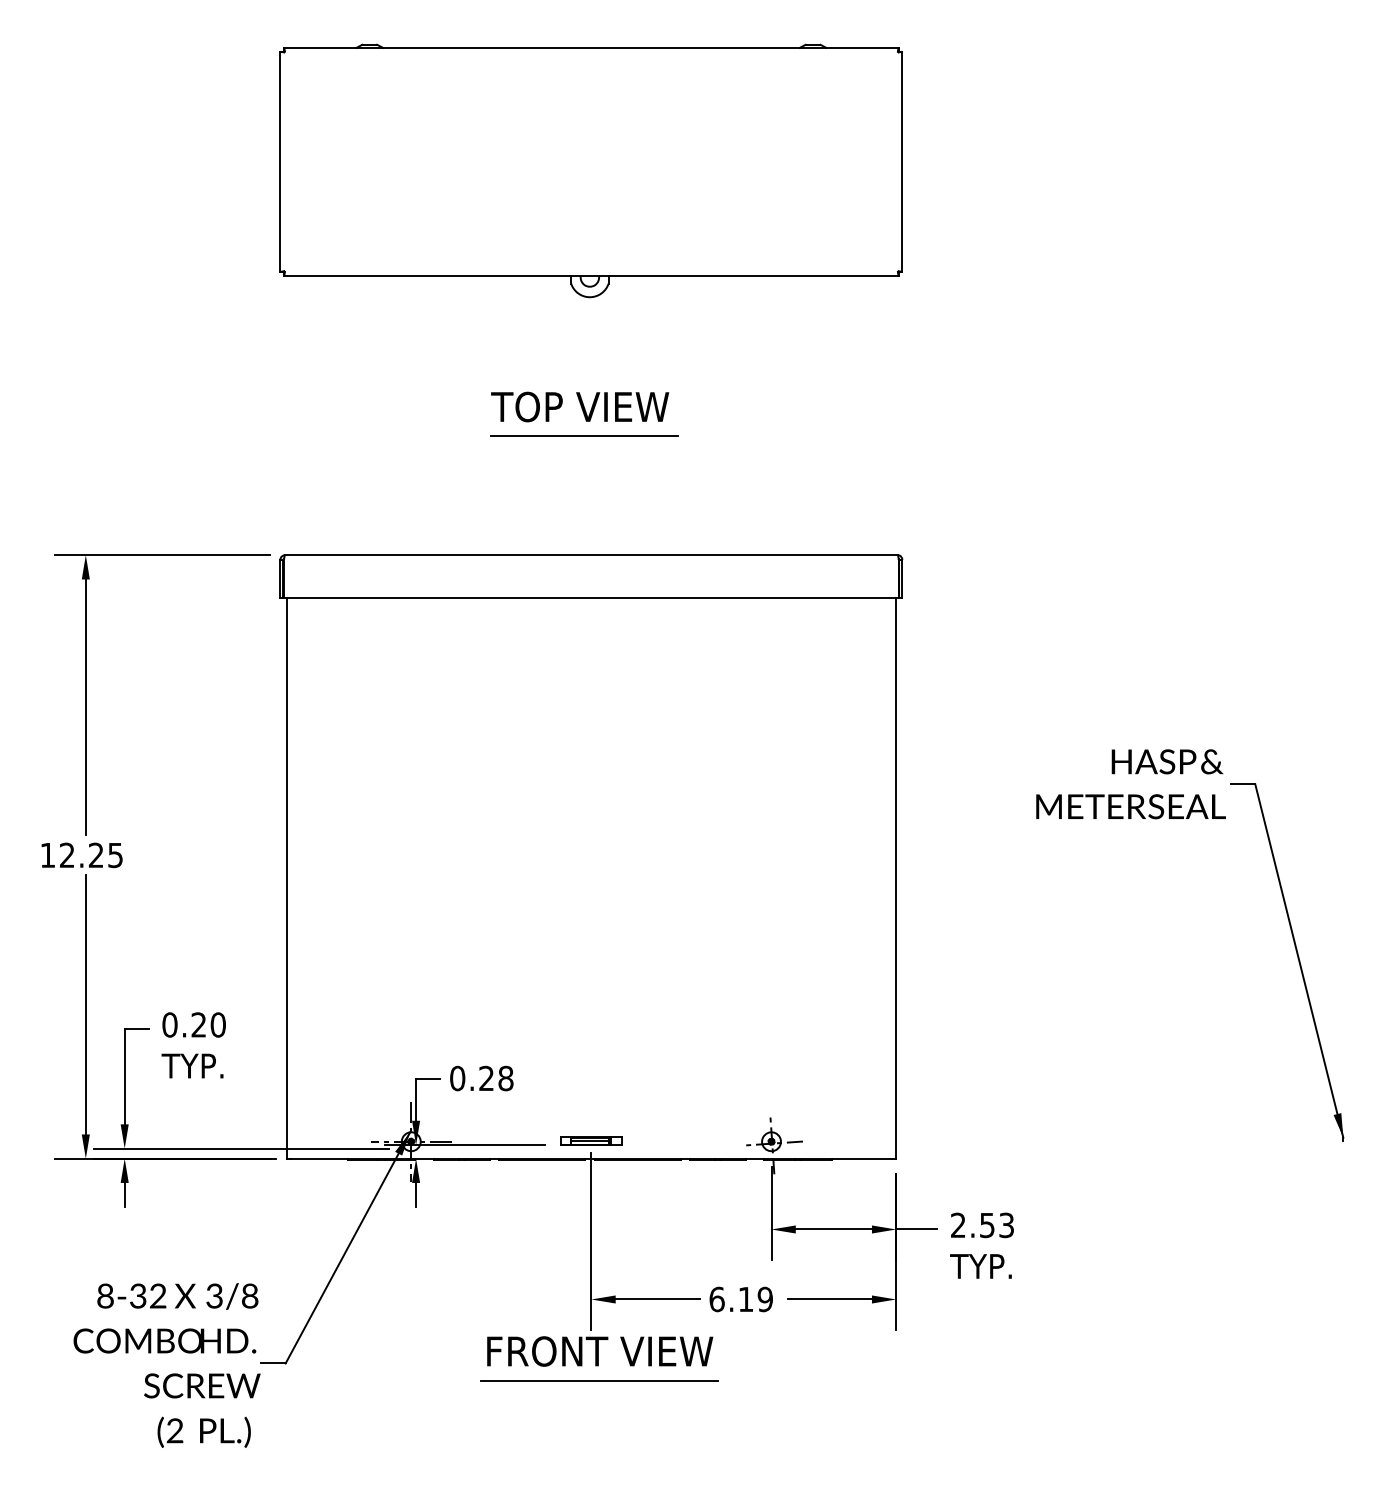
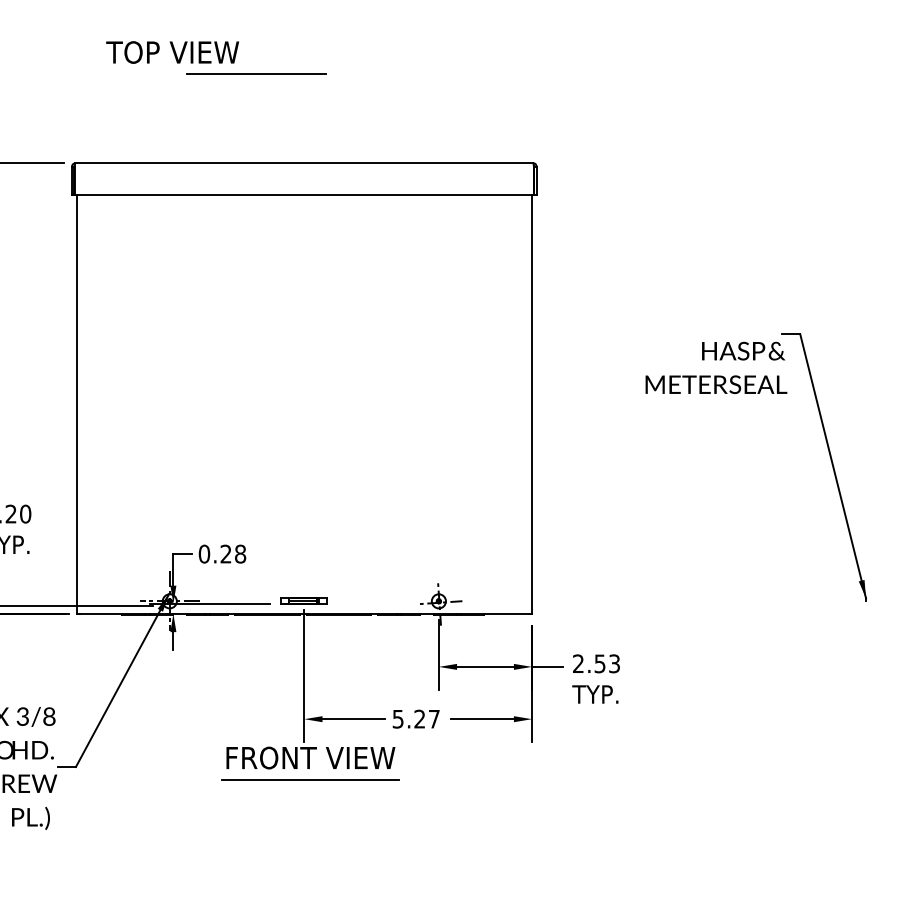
text: (580, 406) -> (172, 52), moved
line: (584, 435) -> (256, 73), moved
text: (1130, 784) -> (716, 368), moved
text: (740, 1299) -> (415, 719), 6.19 -> 5.27

